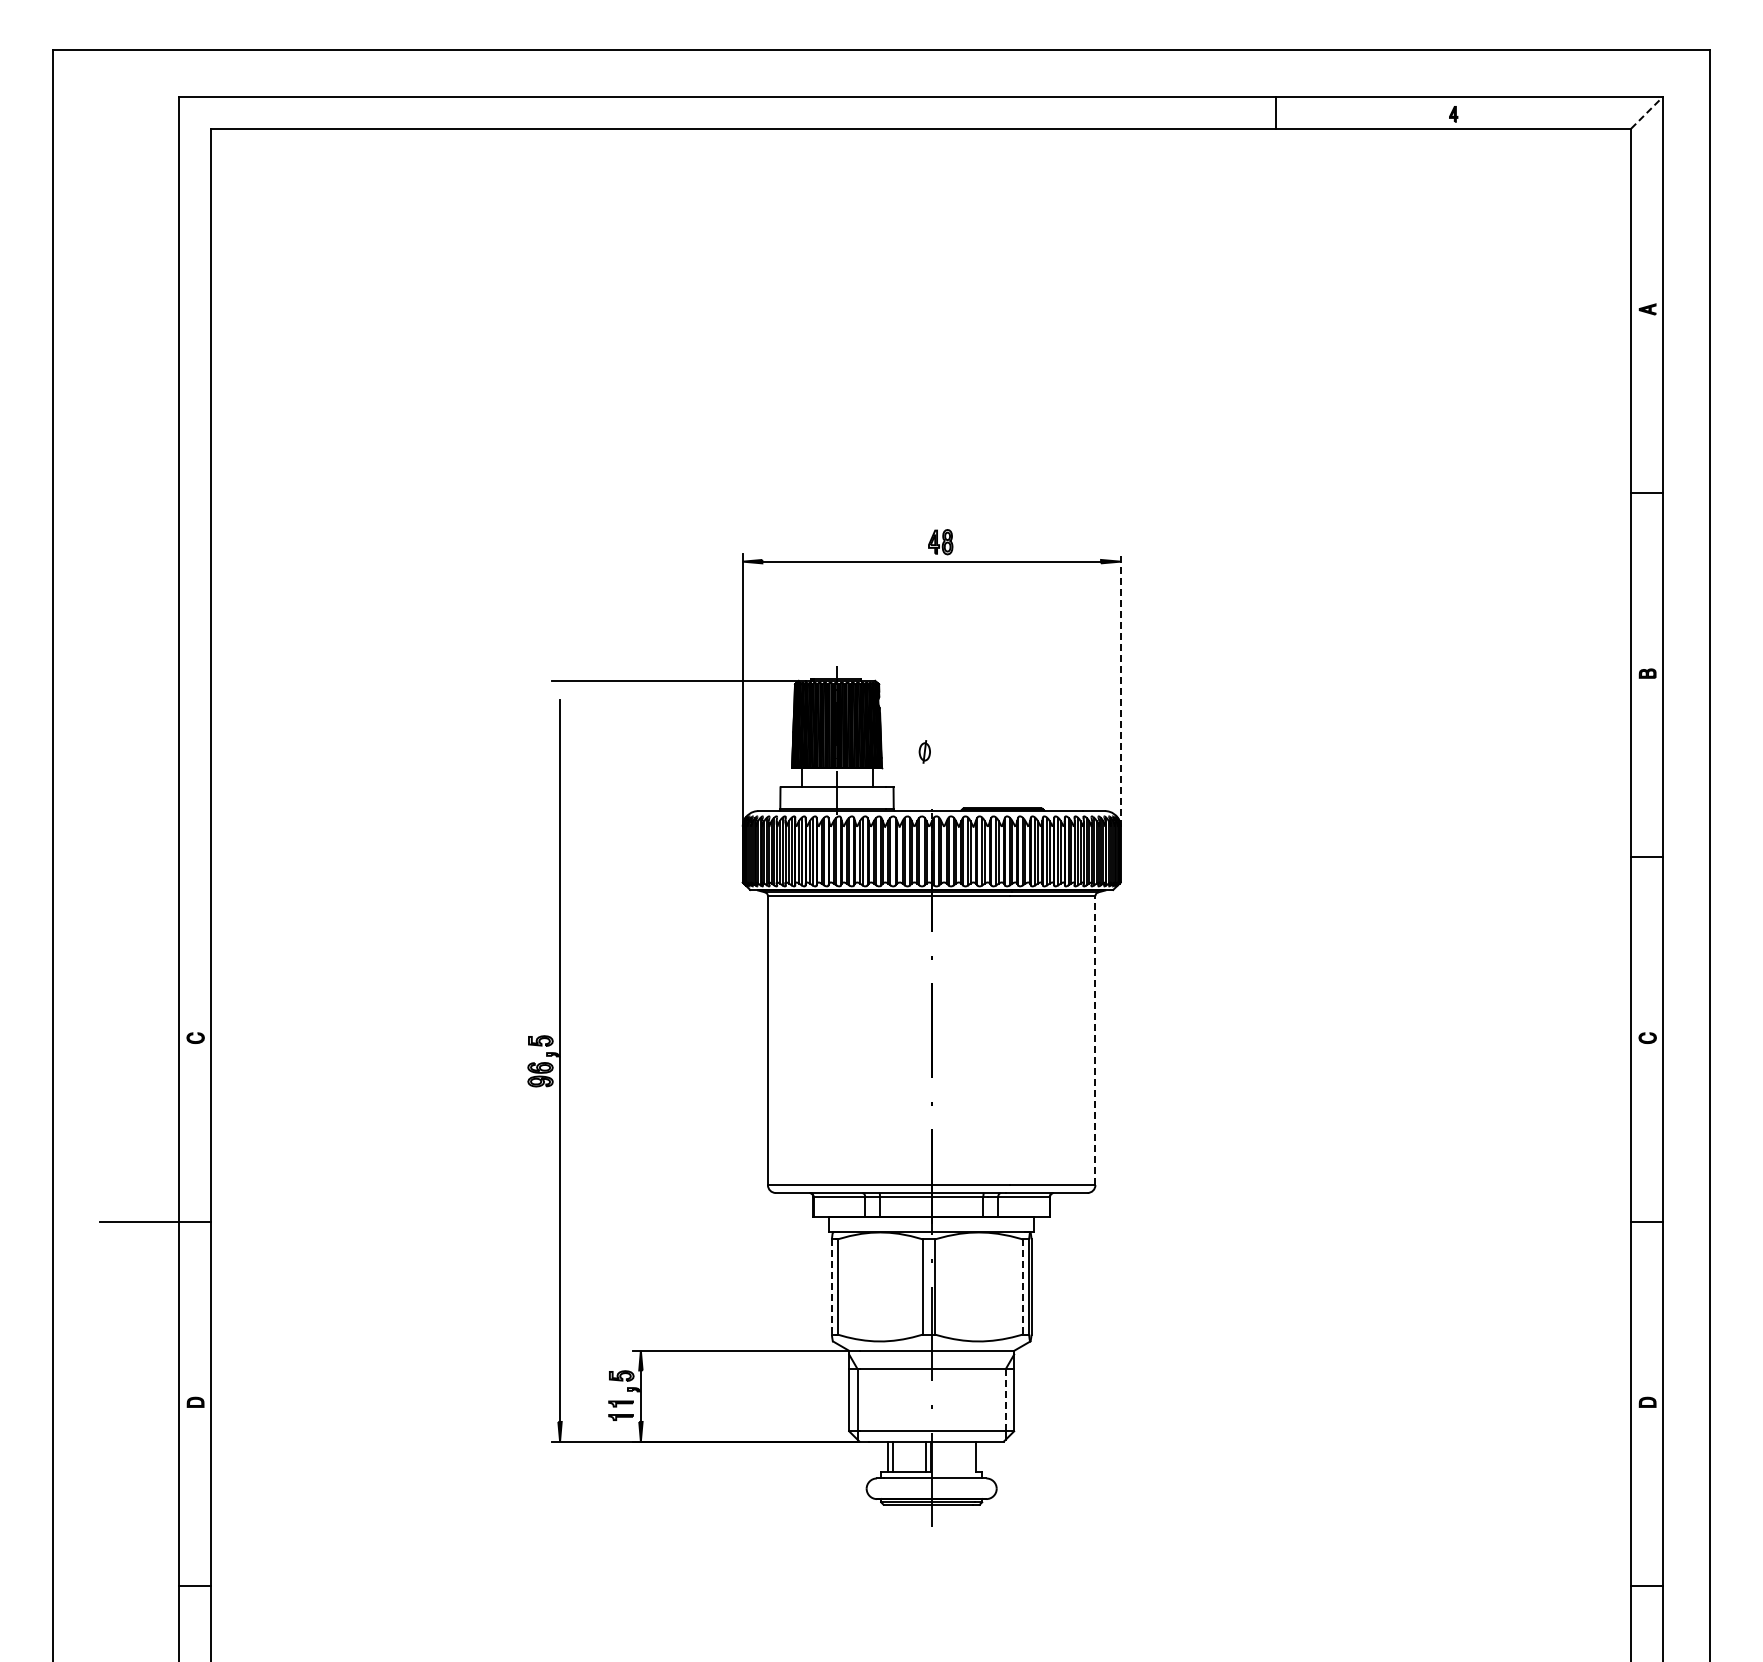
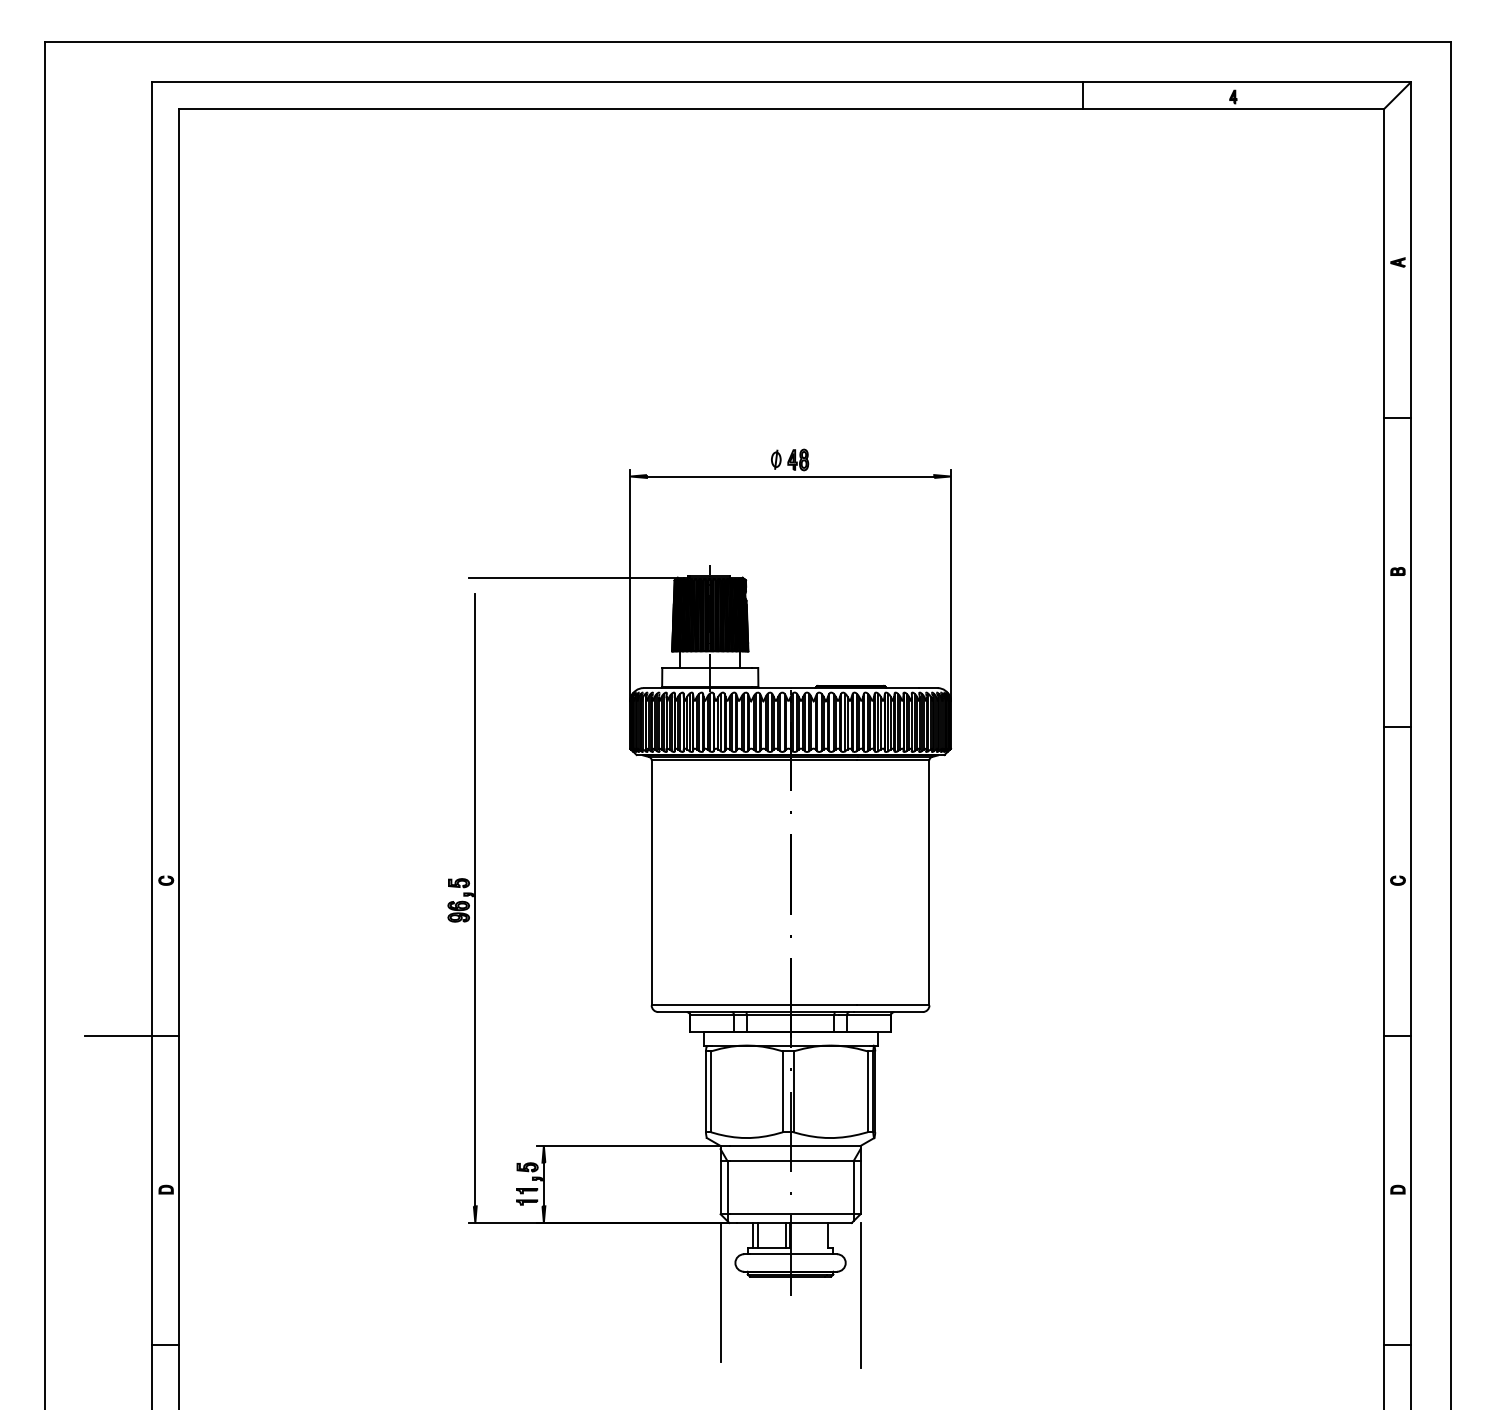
line: (1647, 112) -> (1397, 95), dashed -> solid
line: (1120, 689) -> (950, 584), dashed -> solid
part: (924, 751) -> (775, 459), moved
line: (1095, 1040) -> (929, 882), dashed -> solid
line: (831, 1287) -> (705, 1092), dashed -> solid
line: (1022, 1287) -> (867, 1092), dashed -> solid
line: (1005, 1400) -> (853, 1188), dashed -> solid
line: (849, 1523) -> (720, 1292), added
line: (1014, 1526) -> (860, 1294), added

